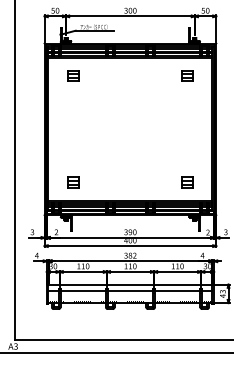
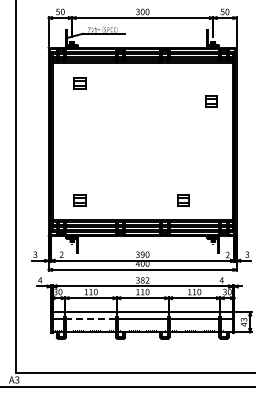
part: (187, 76) -> (211, 101), moved
part: (187, 182) -> (183, 200), moved
line: (83, 291) -> (91, 319), solid -> dashed

